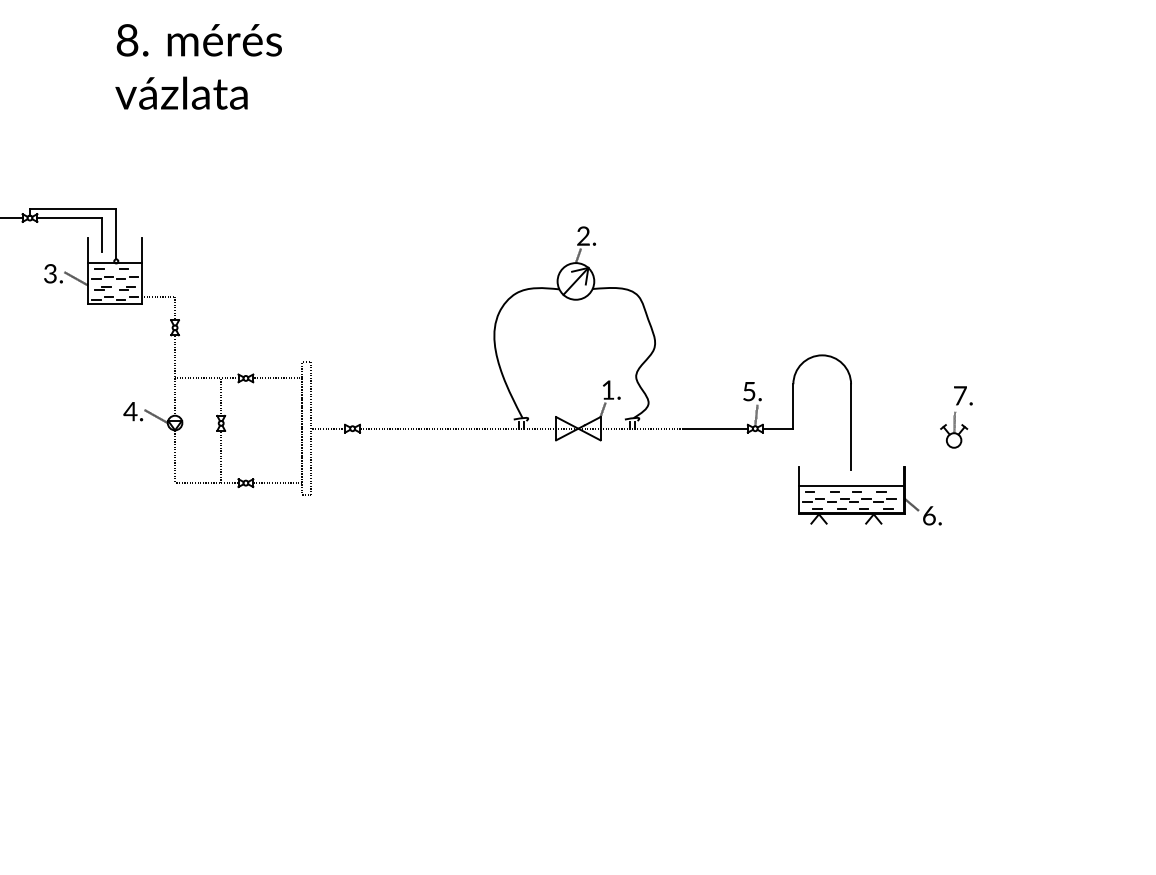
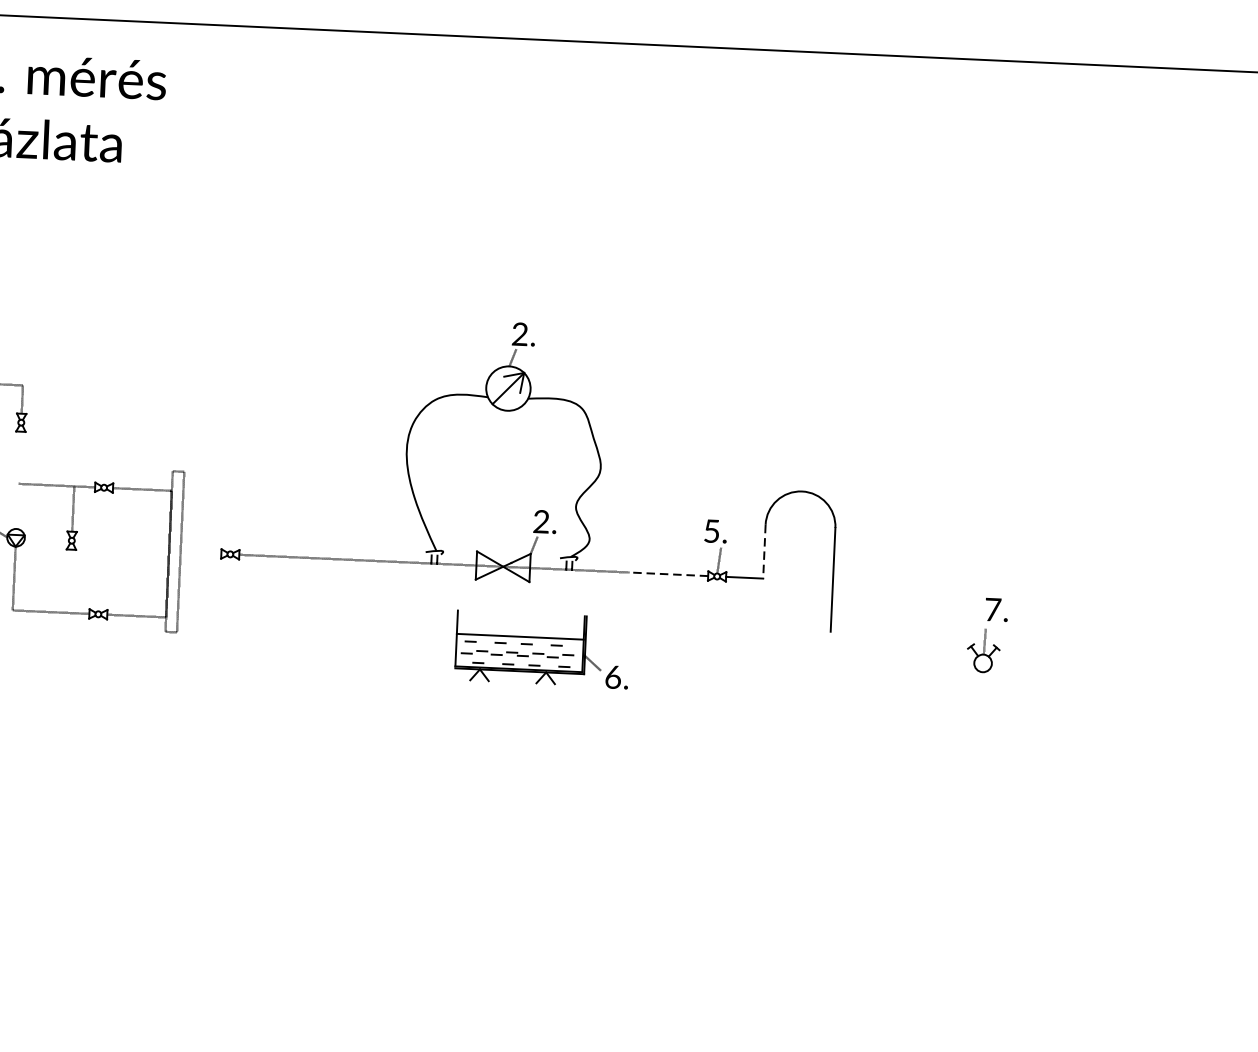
line: (175, 375) -> (19, 480), removed
text: (607, 389) -> (540, 520), 1. -> 2.
line: (793, 406) -> (764, 551), solid -> dashed
part: (956, 417) -> (987, 635), moved
line: (328, 428) -> (201, 552), removed
line: (714, 428) -> (667, 574), solid -> dashed
line: (221, 456) -> (70, 580), removed
part: (869, 495) -> (542, 649), moved

